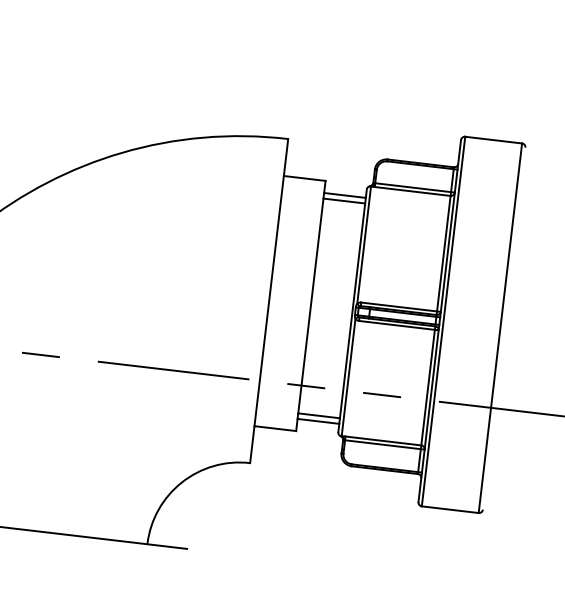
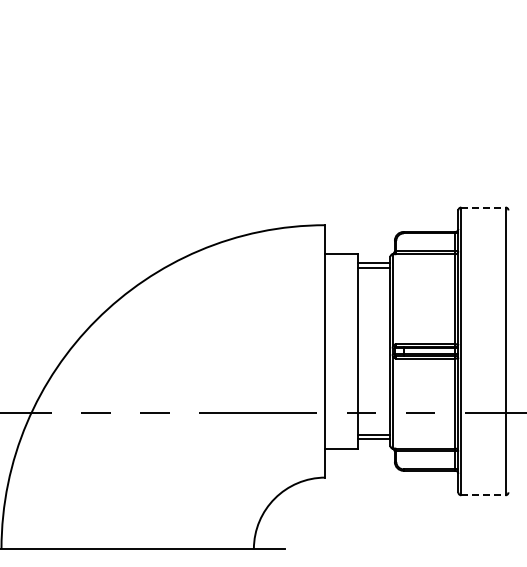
line: (493, 140) -> (483, 207), solid -> dashed
line: (450, 509) -> (483, 495), solid -> dashed

